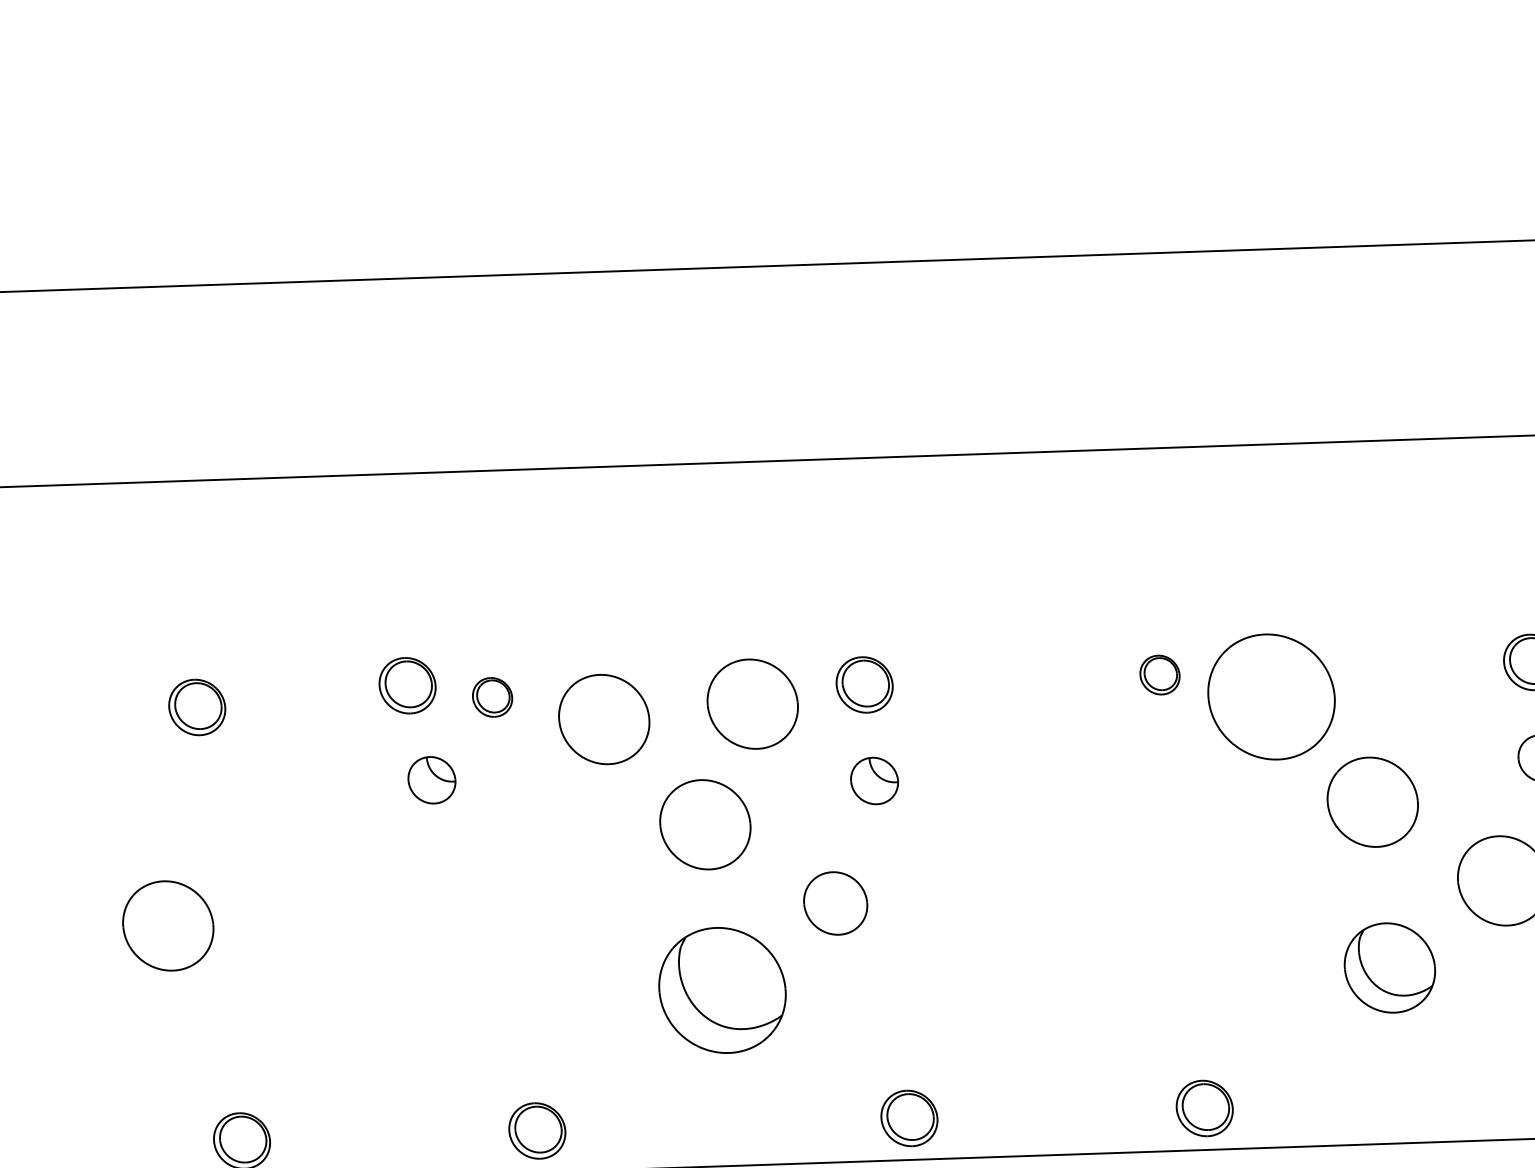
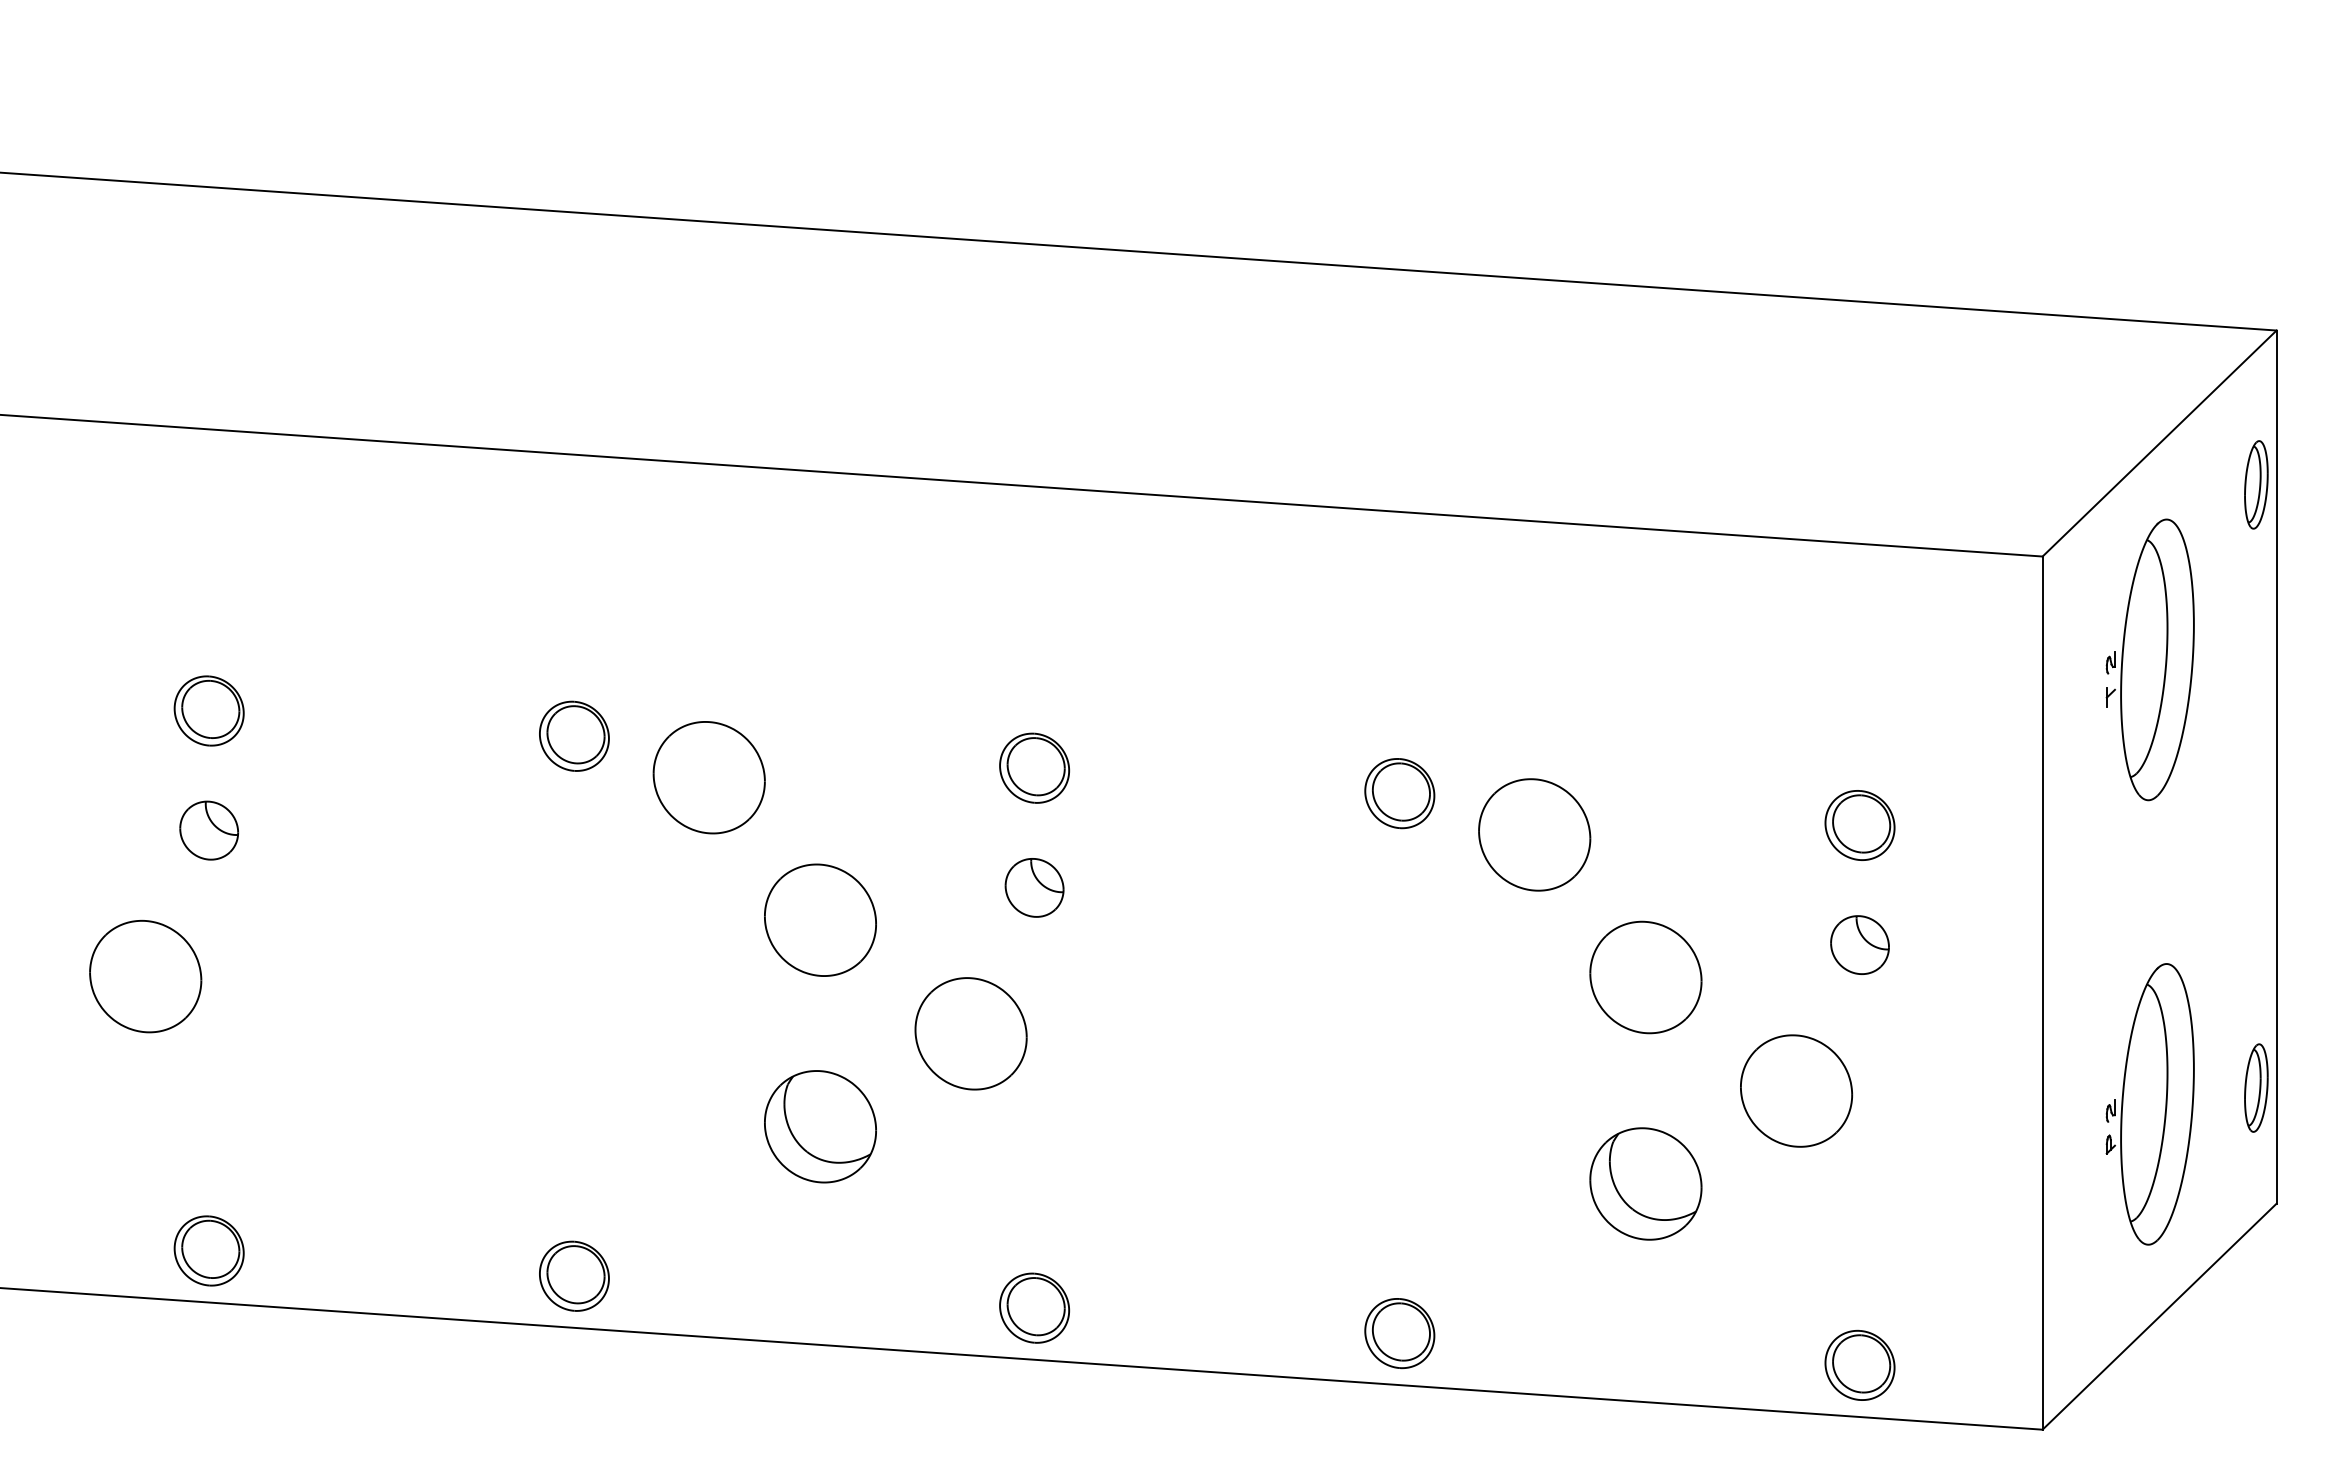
part: (1159, 674) -> (1399, 793), size x1.43
part: (406, 685) -> (470, 710), removed
part: (492, 696) -> (574, 735), size x1.43
part: (1271, 696) -> (1534, 834), size x0.71
part: (752, 704) -> (893, 777), removed
part: (431, 780) -> (208, 830), moved
part: (835, 903) -> (970, 1033), size x1.43
part: (722, 990) -> (820, 1126), size x0.71

